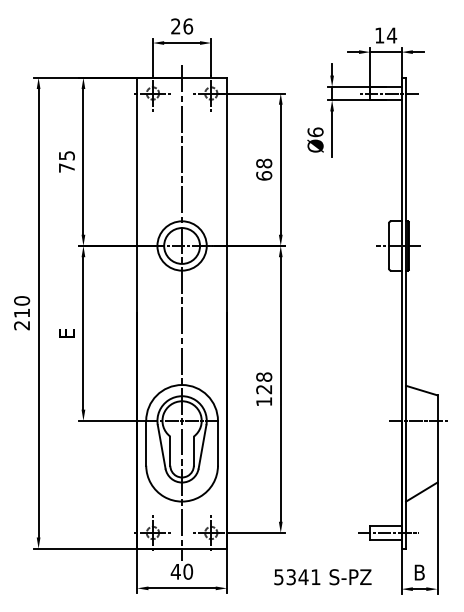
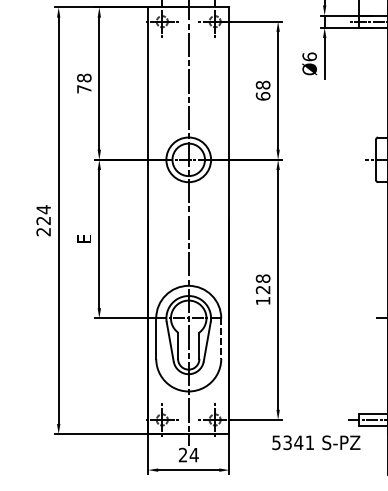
text: (66, 155) -> (83, 77), 75 -> 78
text: (22, 306) -> (44, 214), 210 -> 224
line: (217, 443) -> (220, 338), solid -> dashed
text: (181, 571) -> (188, 454), 40 -> 24
text: (322, 577) -> (315, 443), moved

